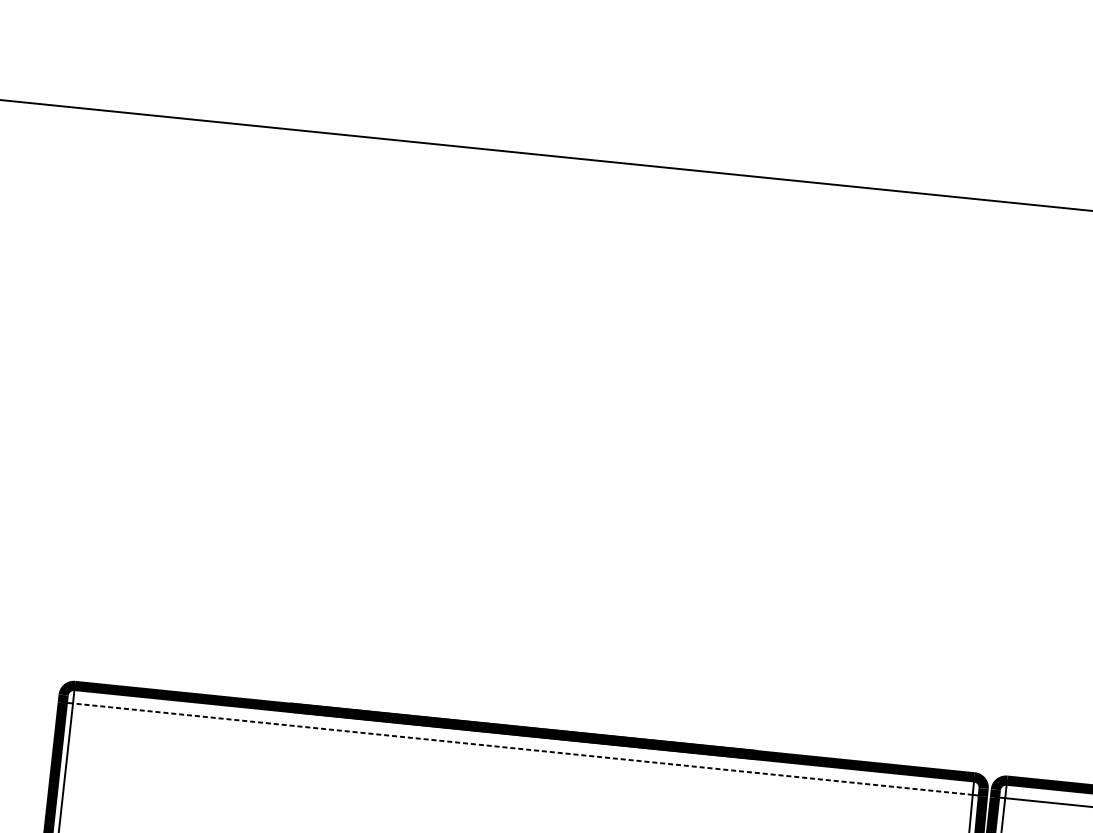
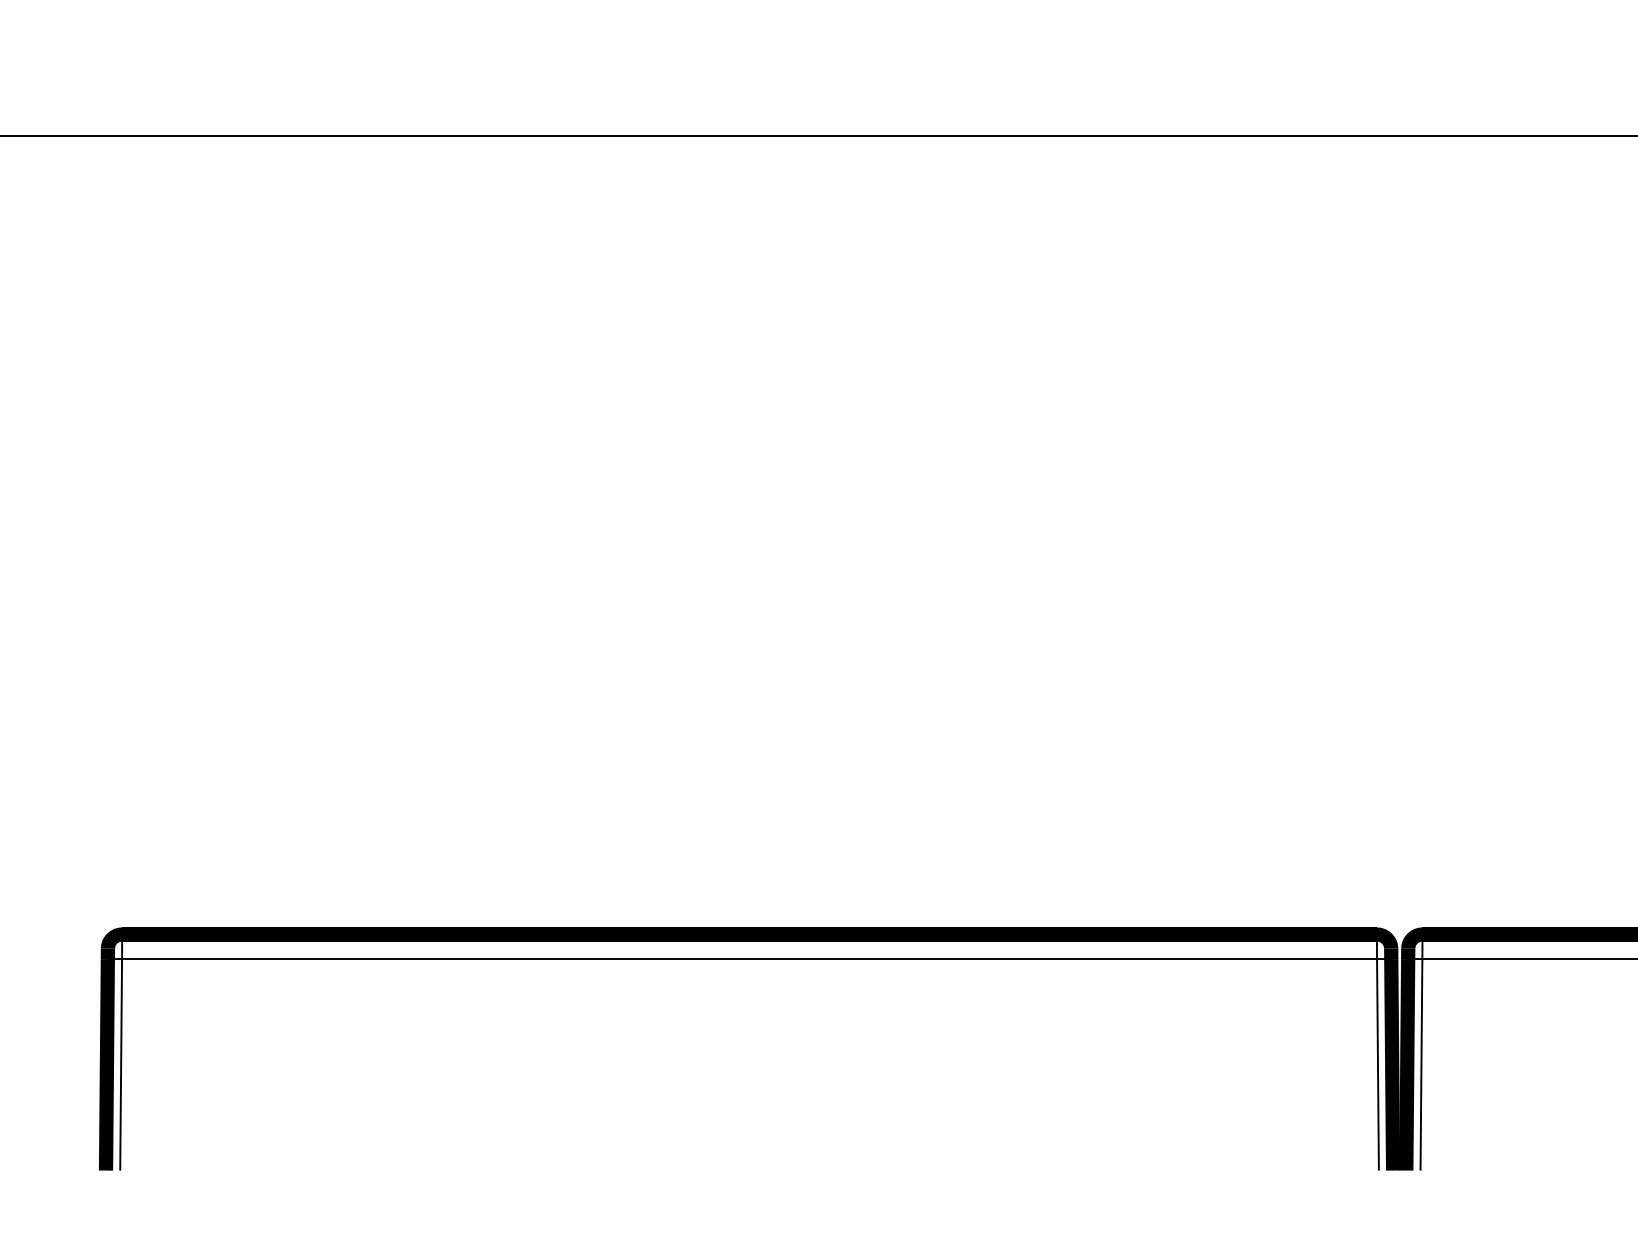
line: (522, 749) -> (749, 959), dashed -> solid

